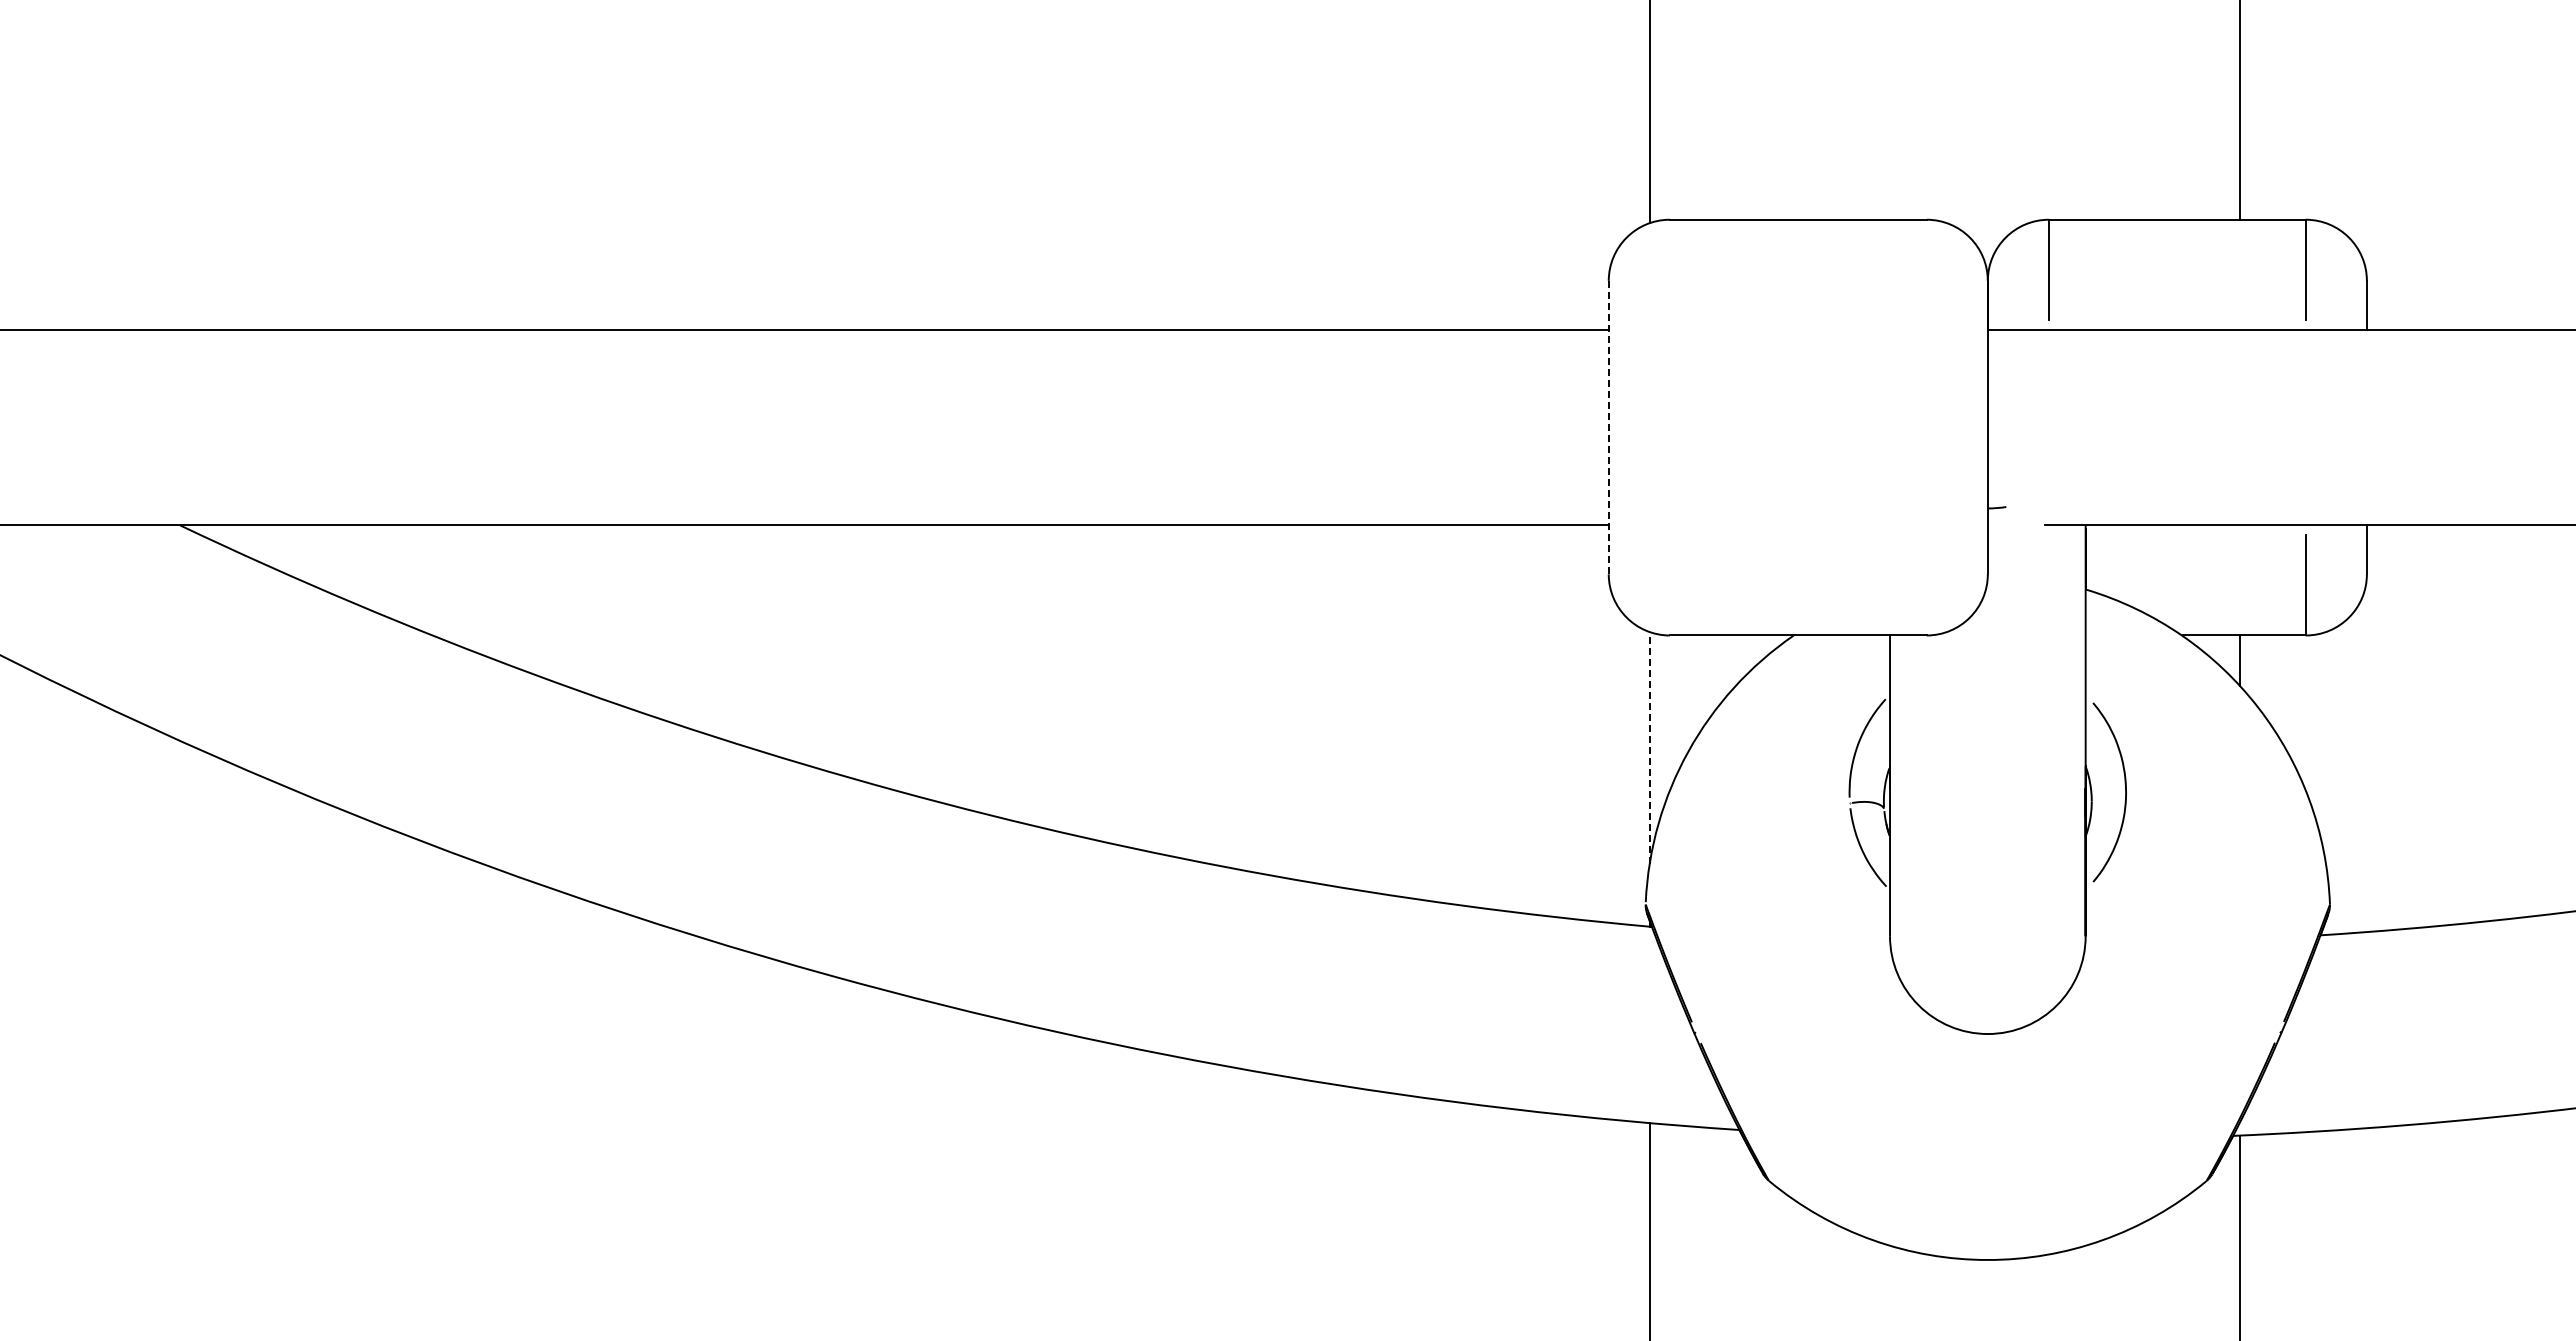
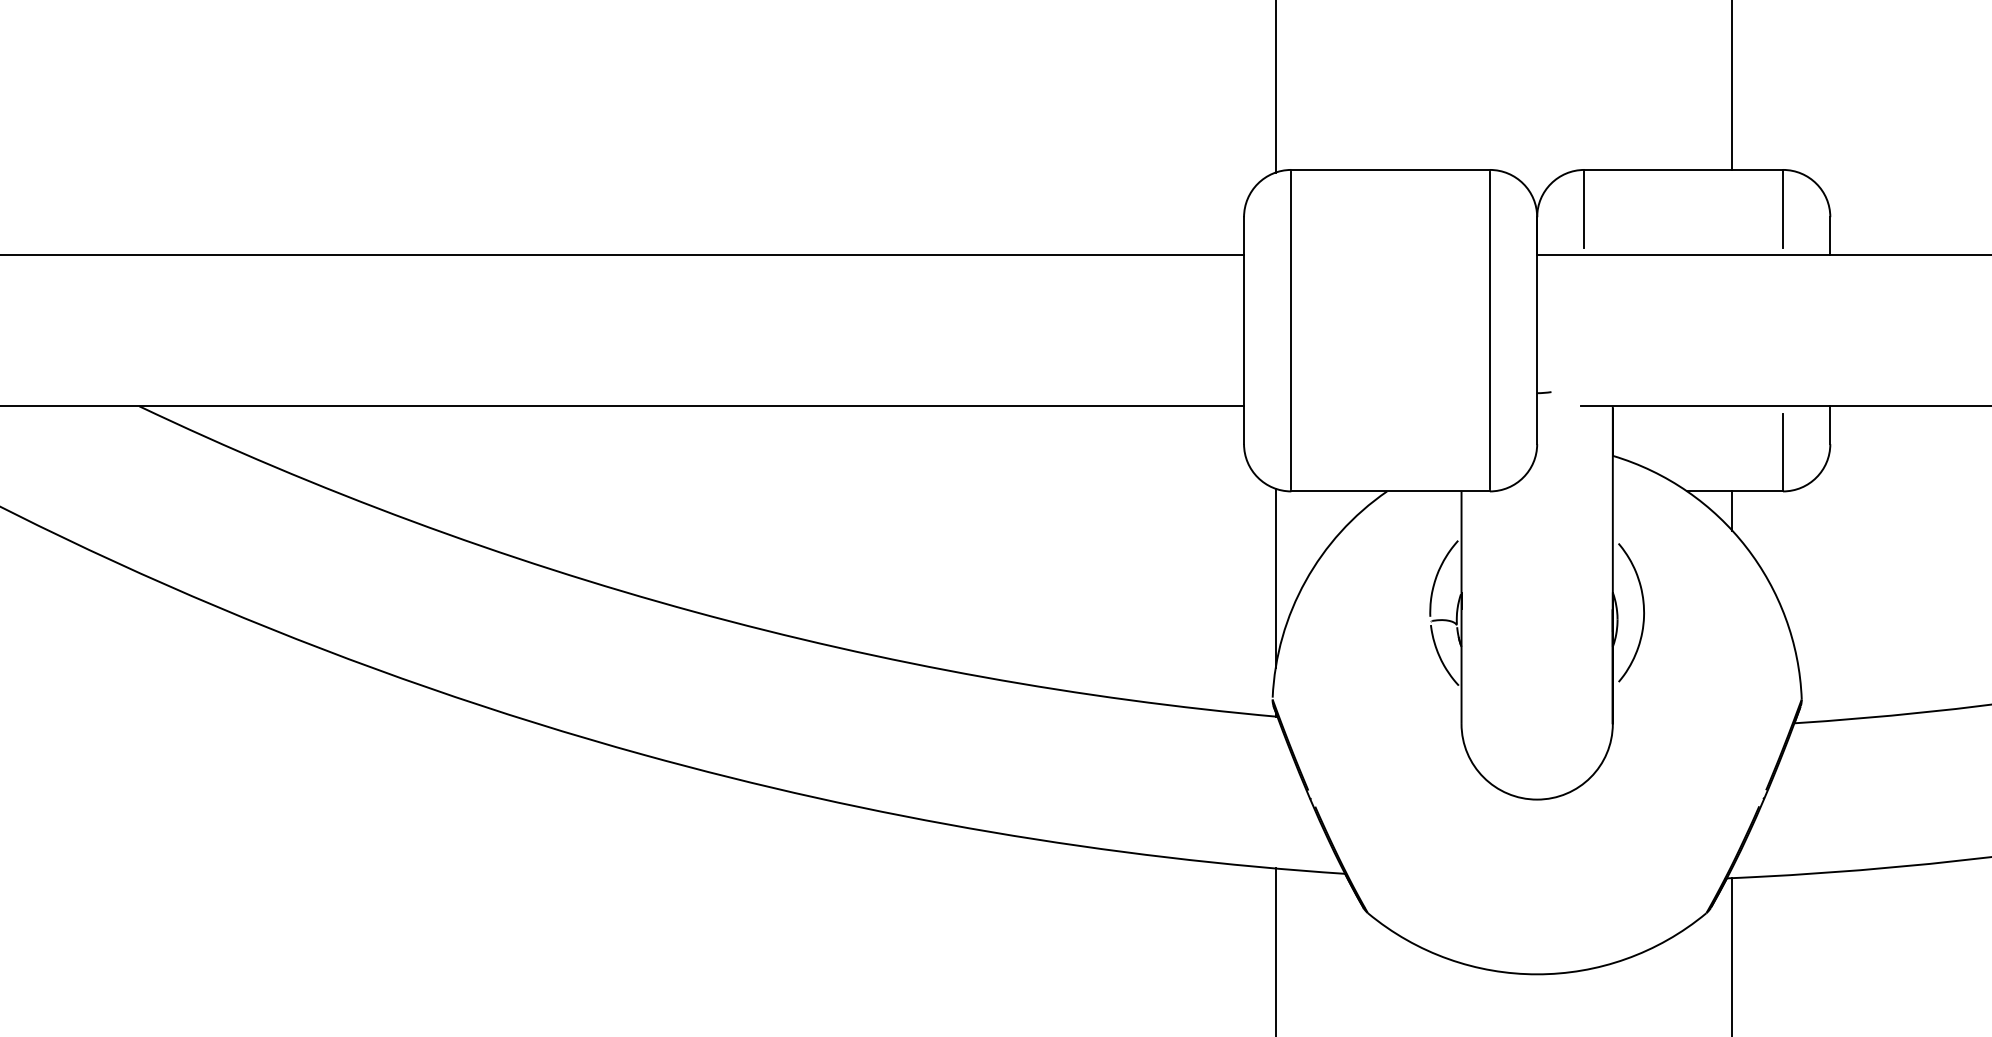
line: (1608, 427) -> (1243, 330), dashed -> solid
line: (1669, 427) -> (1291, 330), added
line: (1926, 427) -> (1489, 330), added
line: (1649, 747) -> (1275, 578), dashed -> solid

